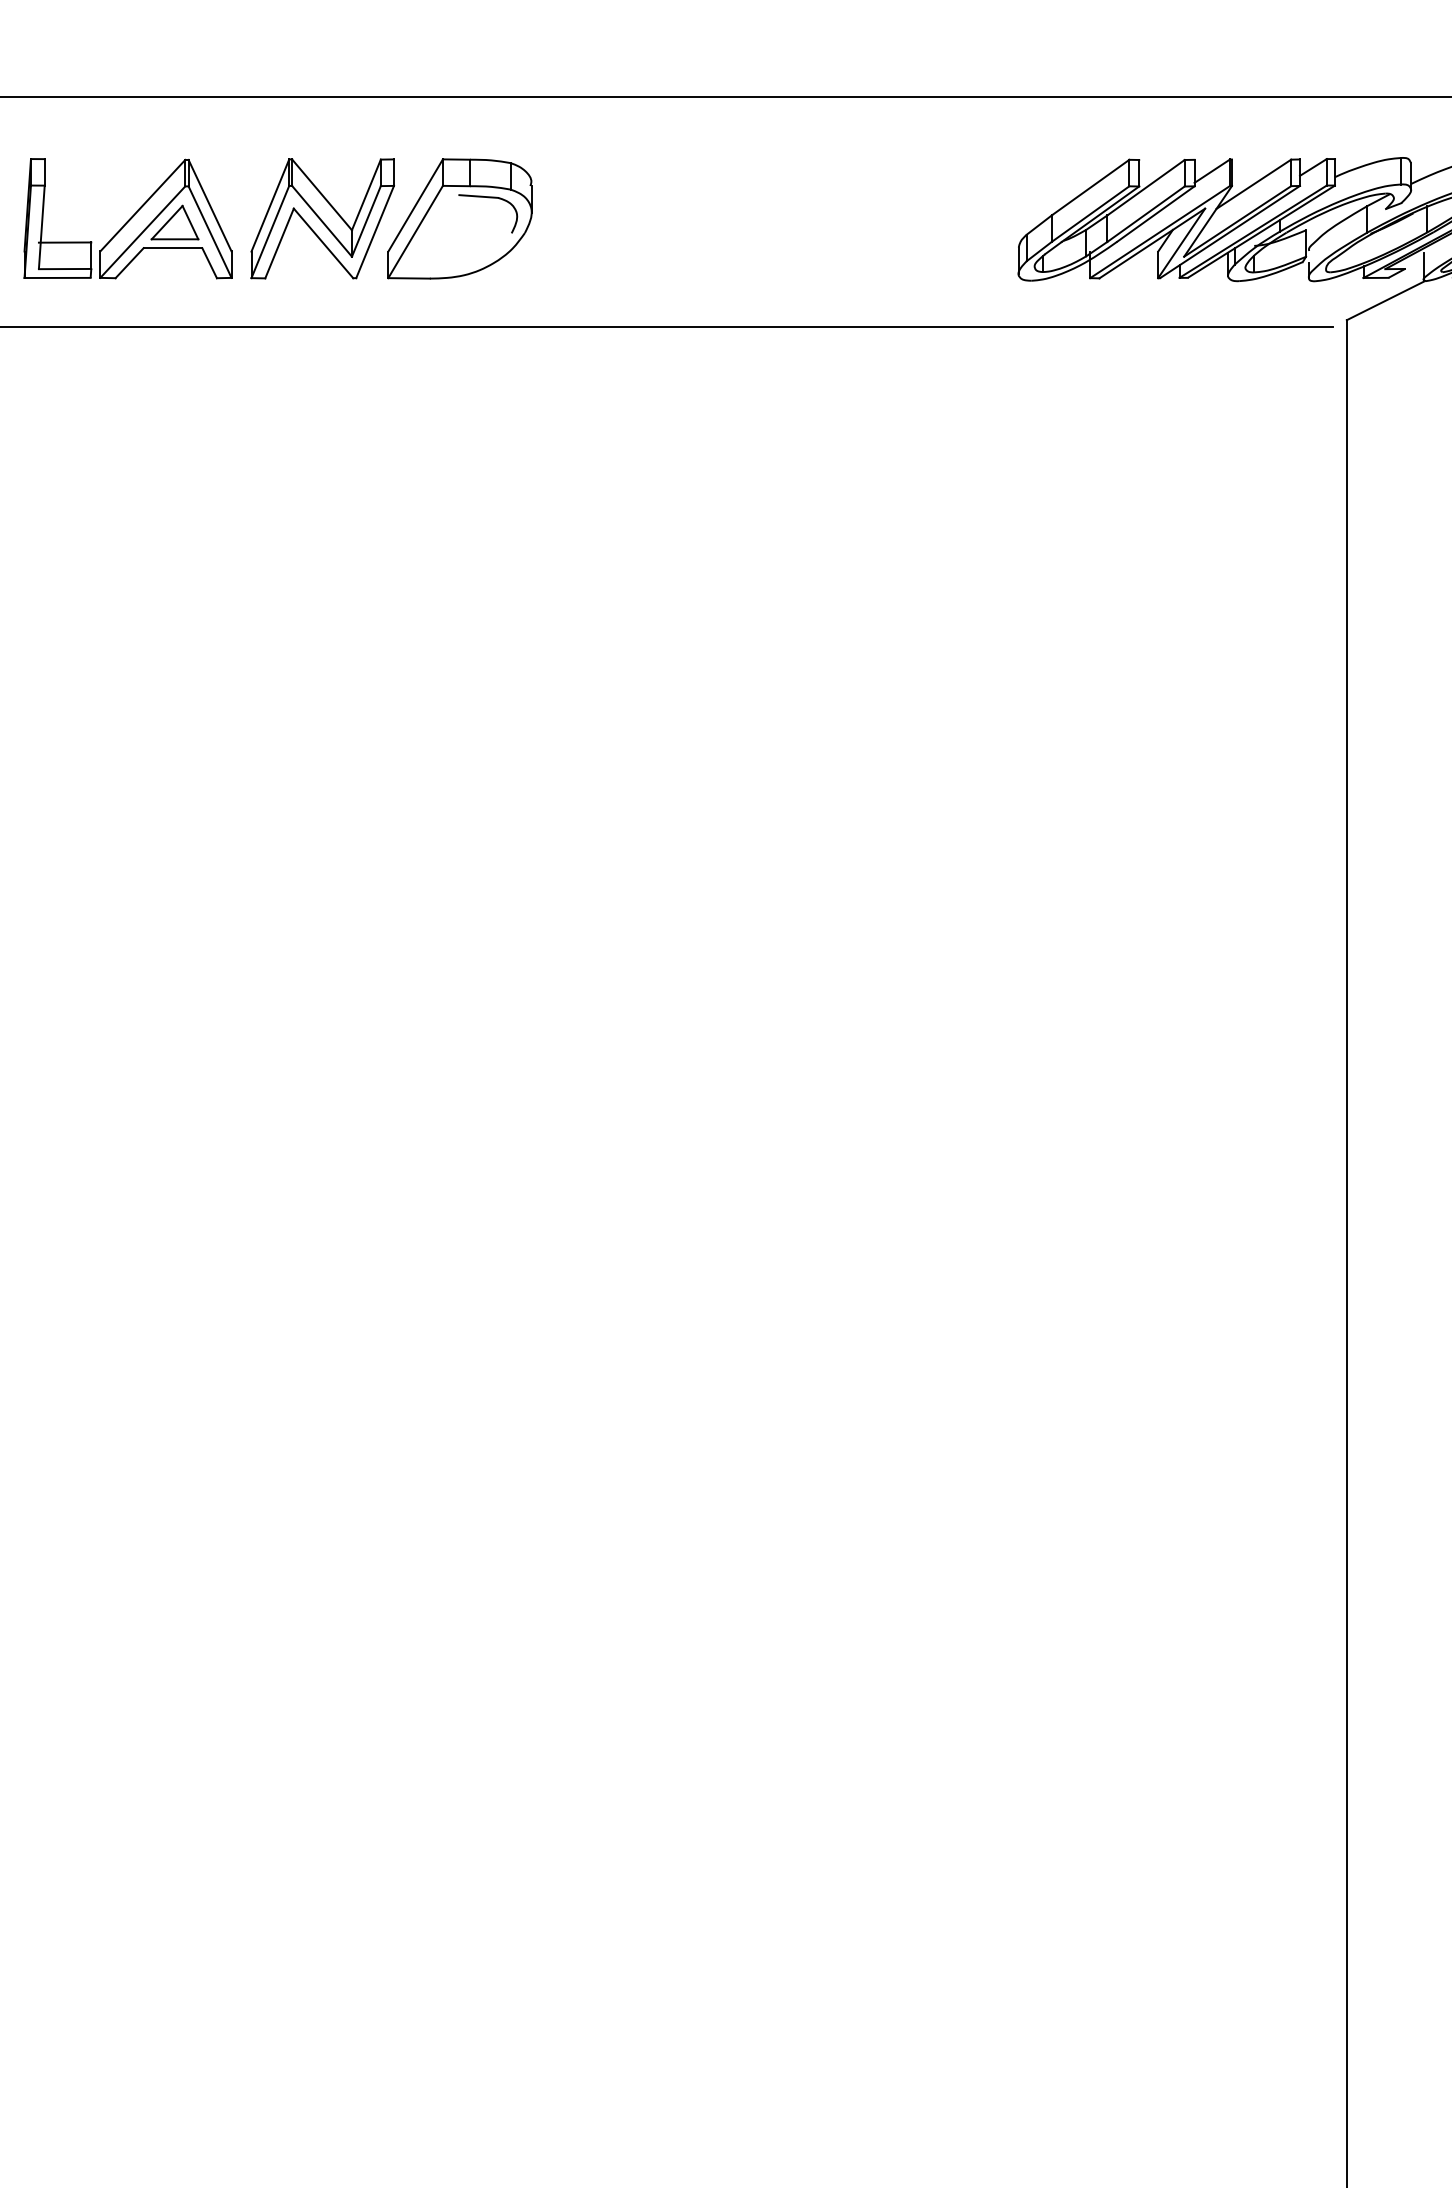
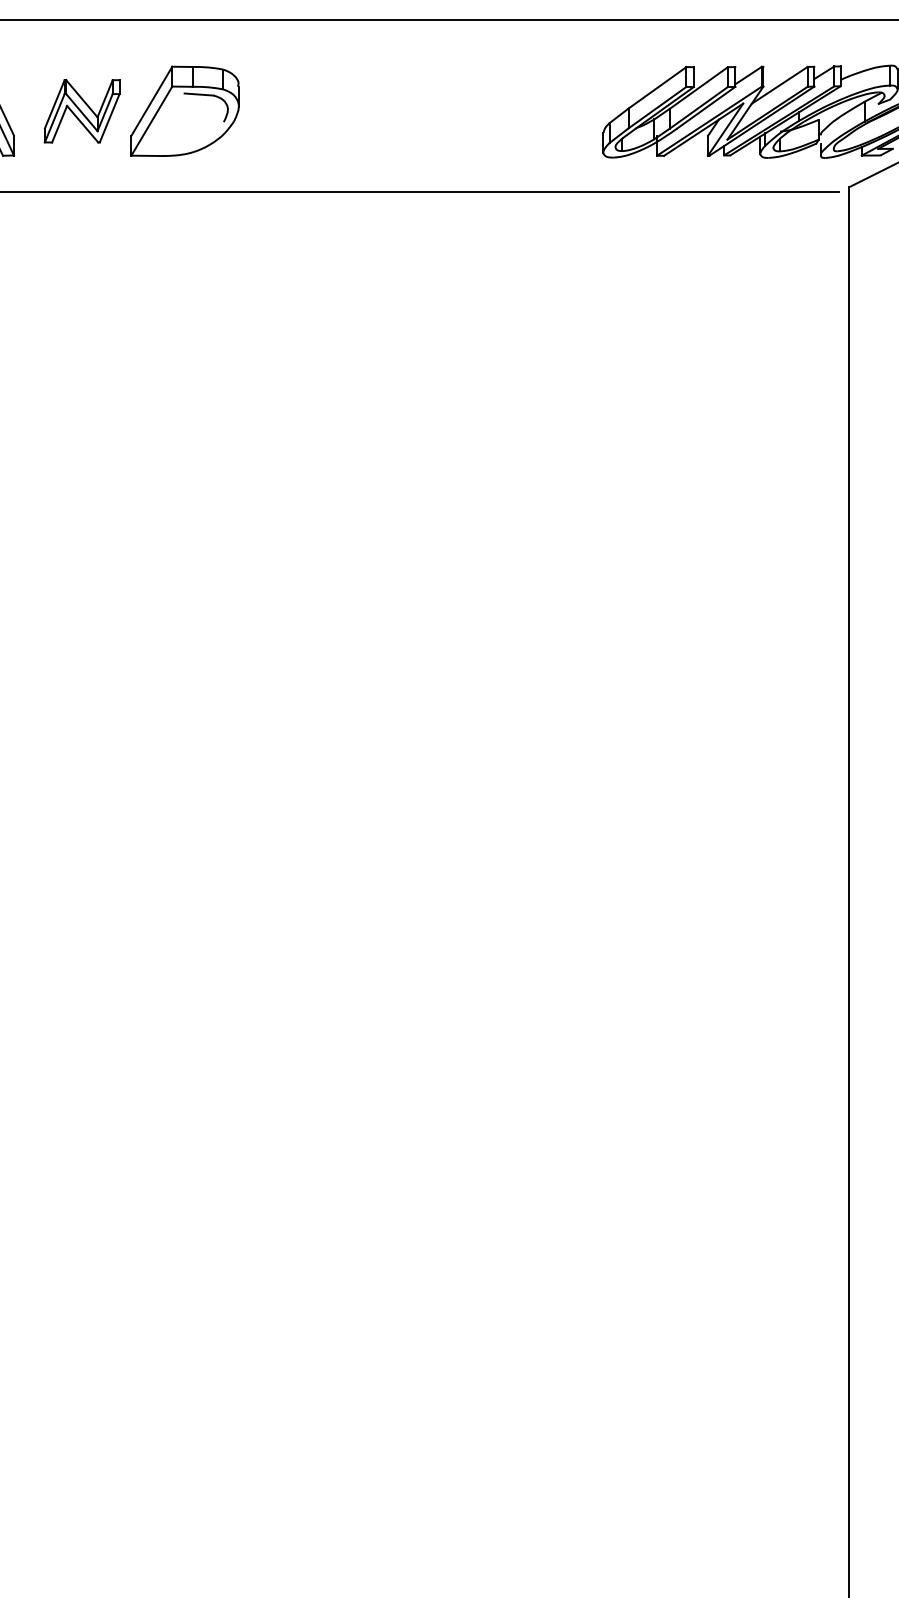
part: (322, 218) -> (82, 111), size x0.7

